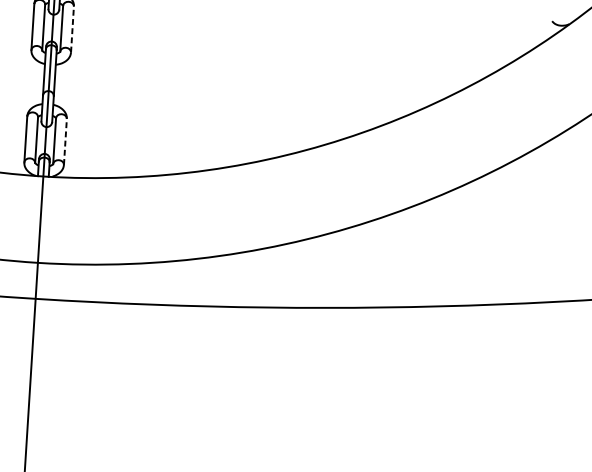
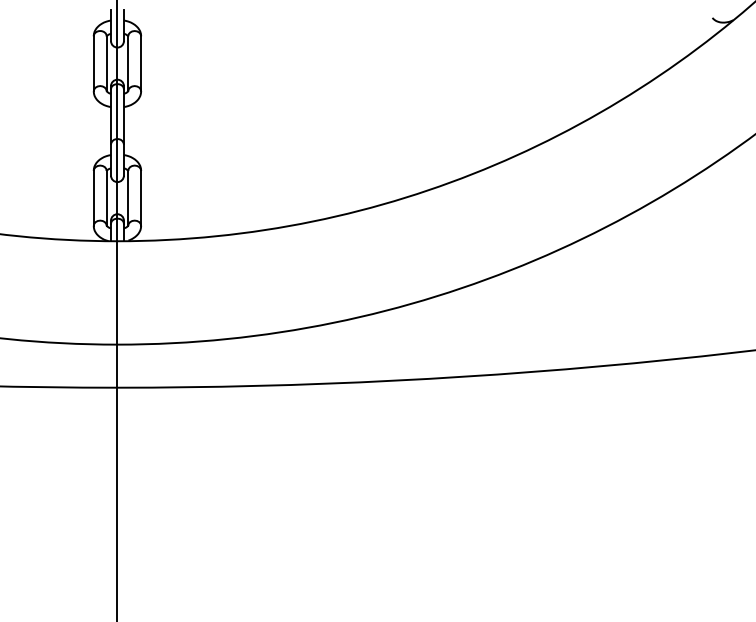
line: (72, 29) -> (141, 63), dashed -> solid
line: (65, 142) -> (141, 198), dashed -> solid

